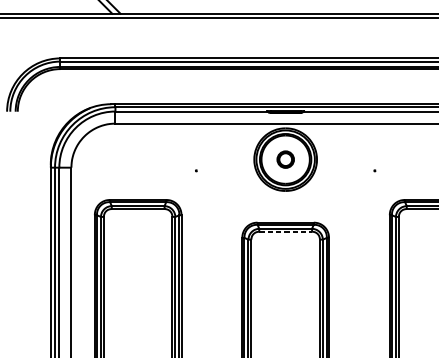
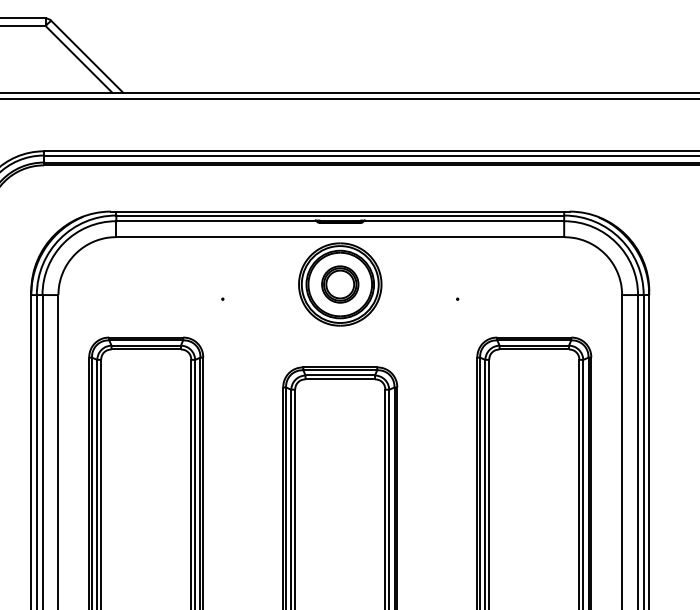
part: (285, 159) -> (340, 284), size x1.67
line: (285, 231) -> (340, 379), dashed -> solid

